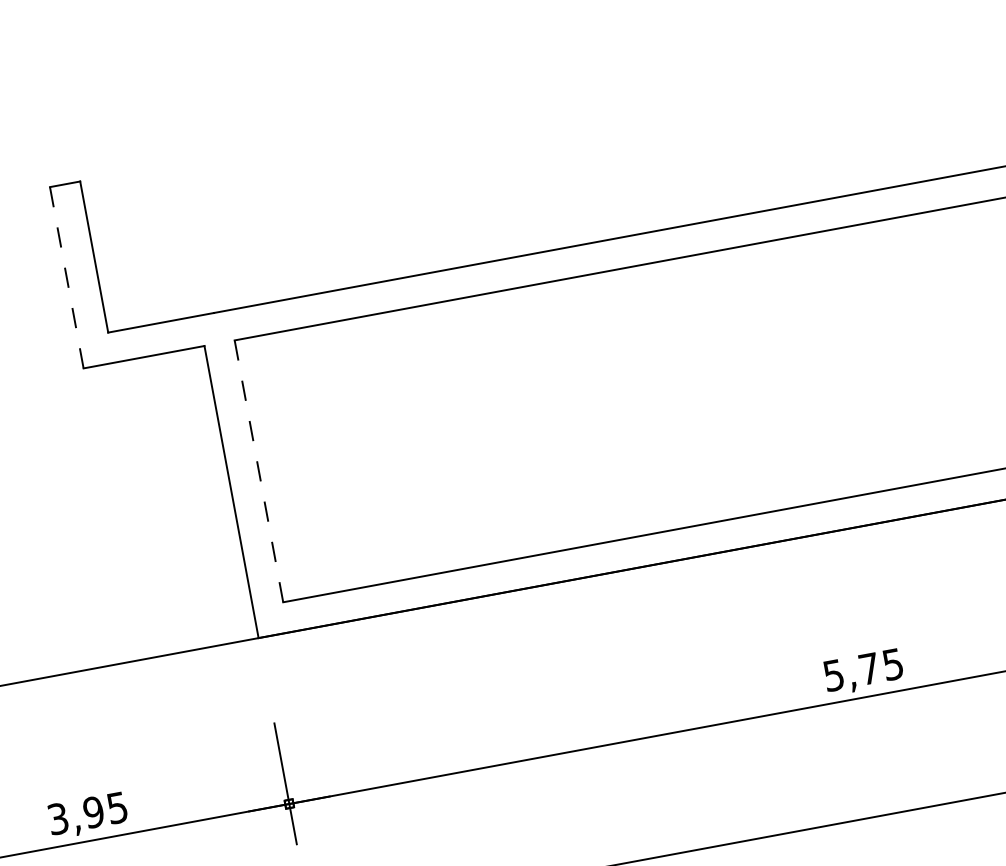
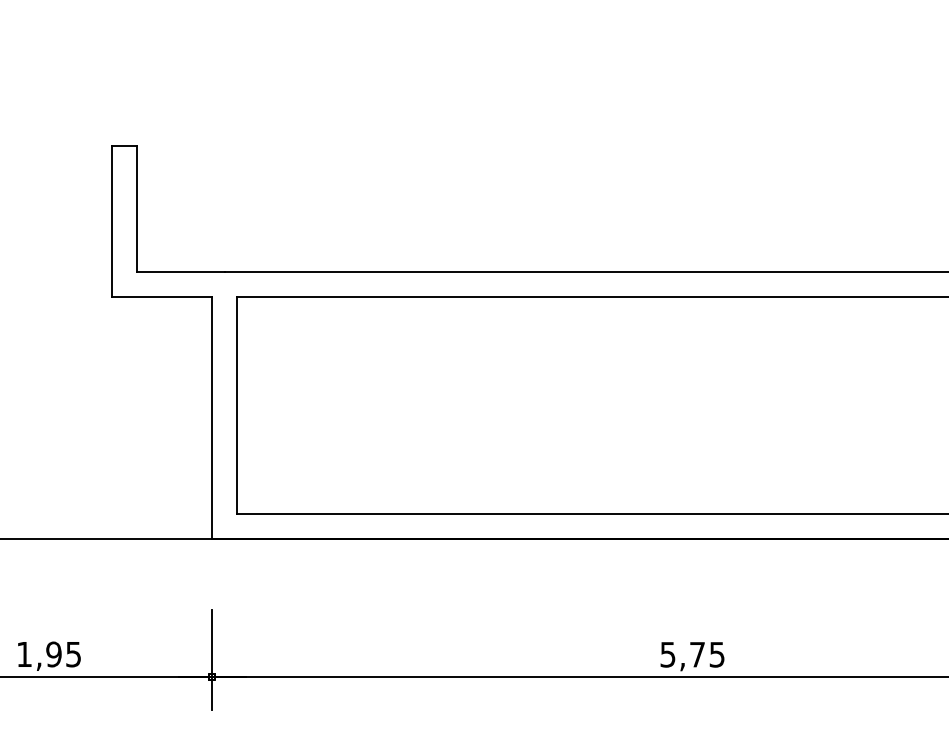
line: (66, 278) -> (111, 222), dashed -> solid
line: (259, 471) -> (237, 405), dashed -> solid
text: (58, 818) -> (24, 654), 3,95 -> 1,95

